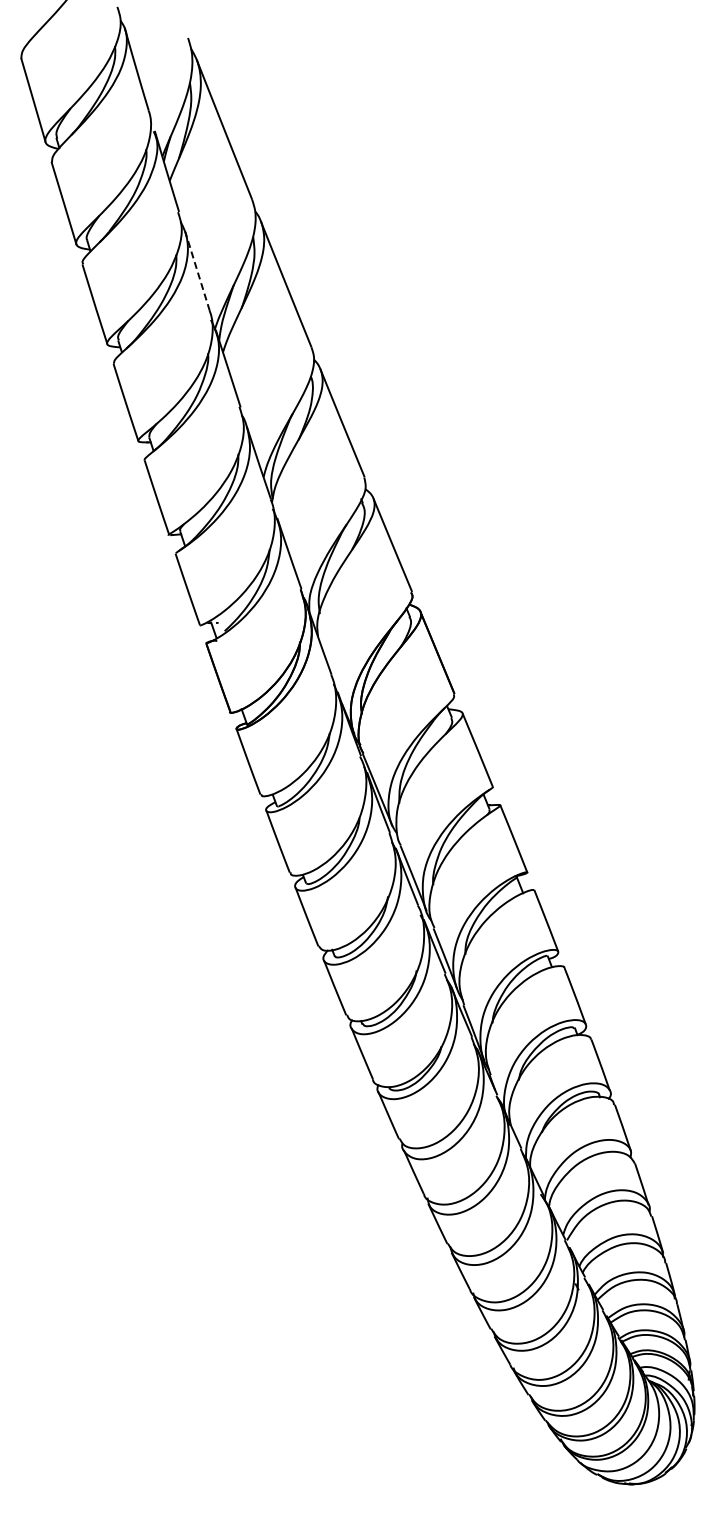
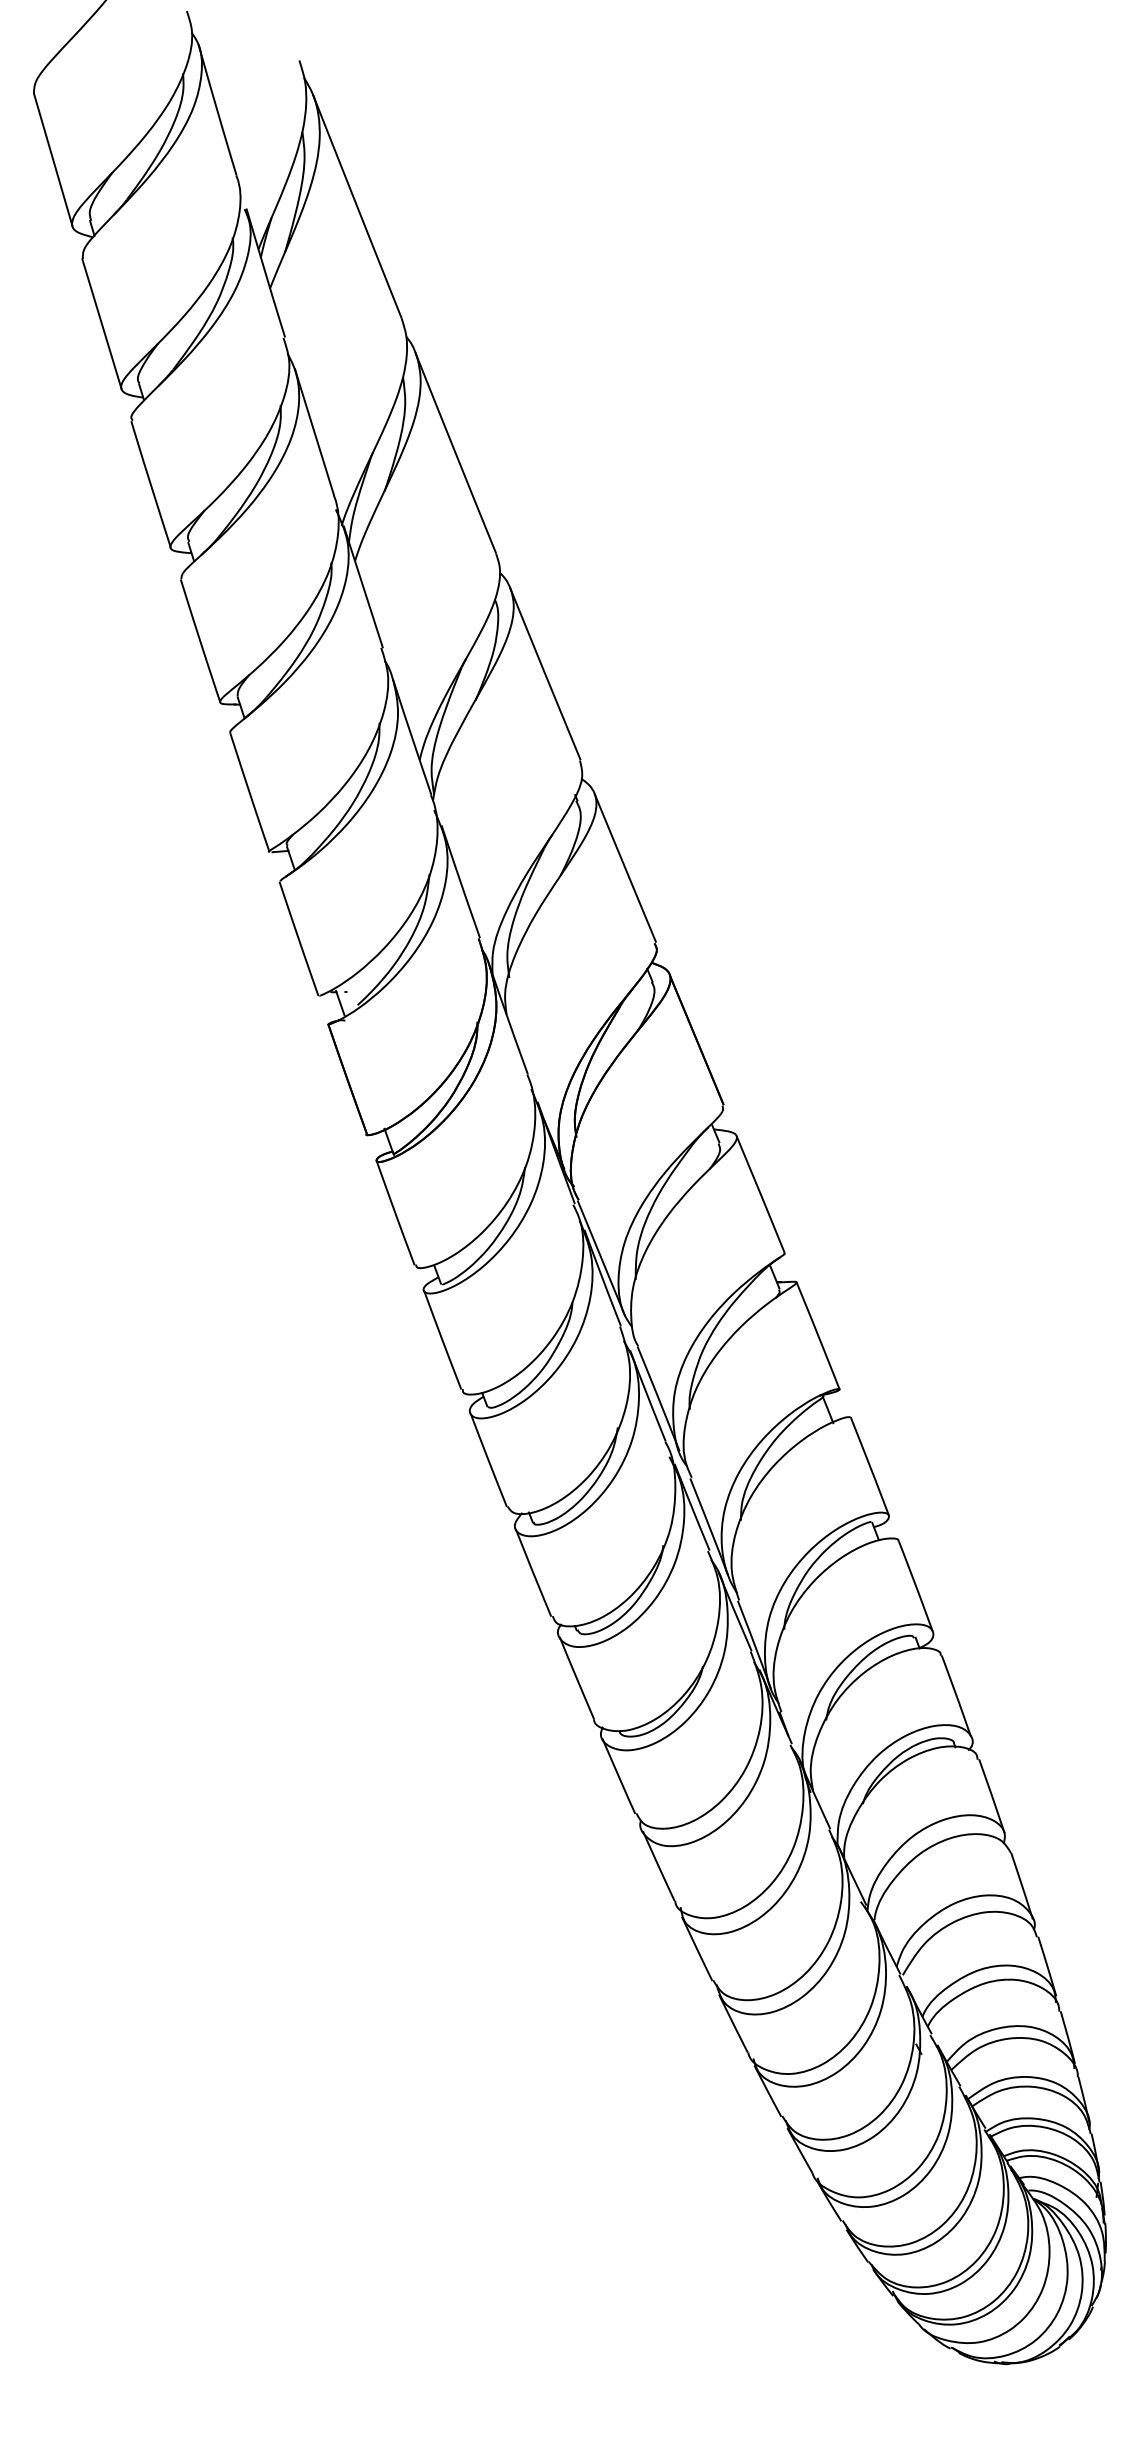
line: (197, 270) -> (314, 430), dashed -> solid

